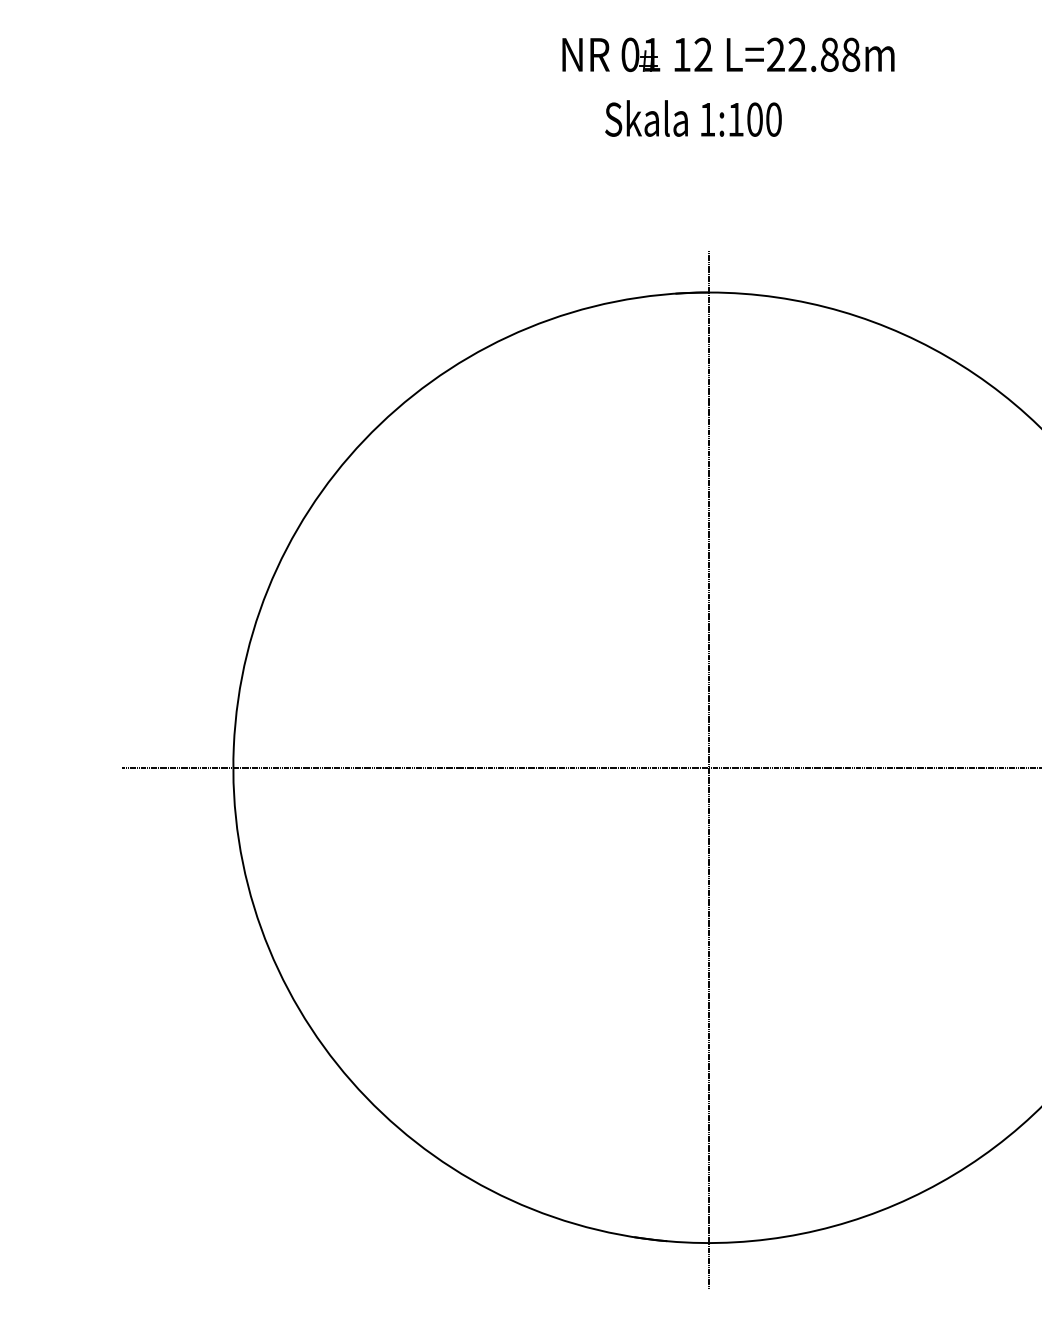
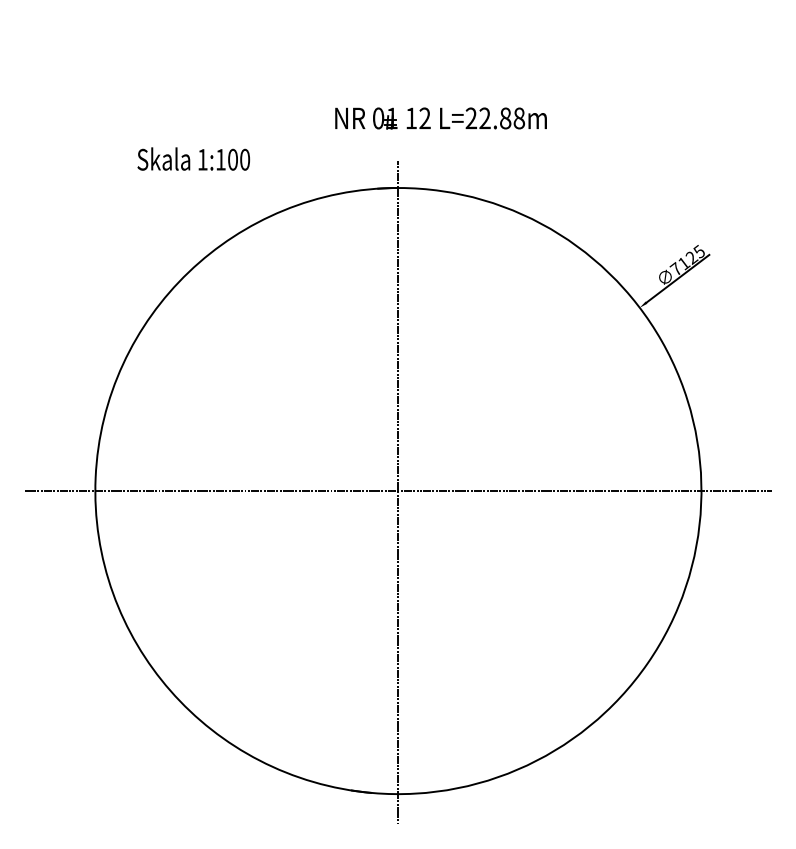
part: (727, 54) -> (440, 118), moved
text: (693, 117) -> (193, 158), moved

